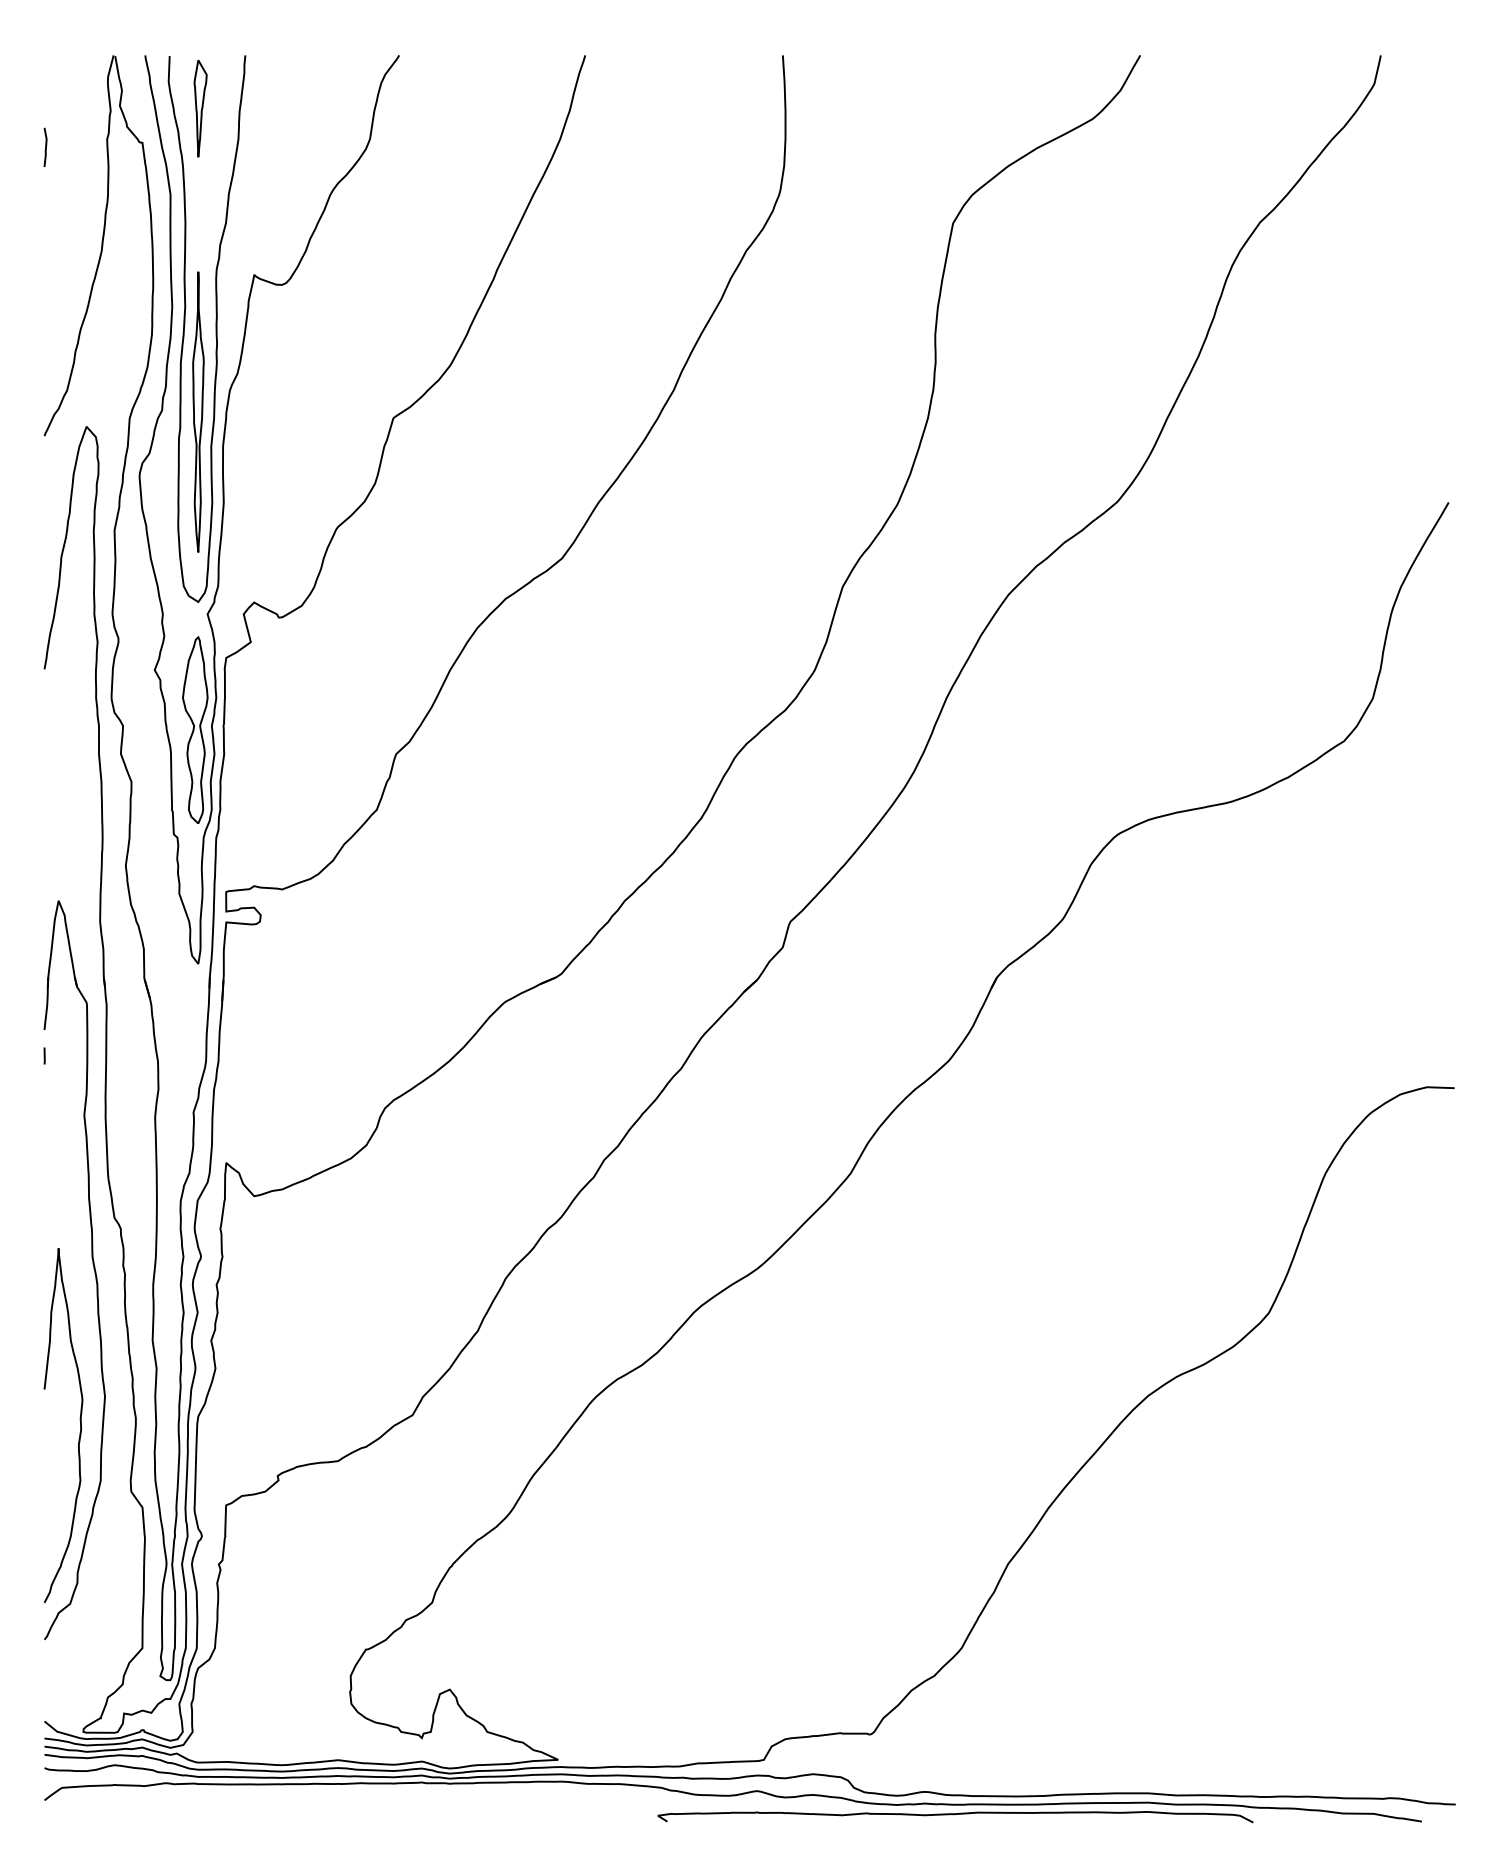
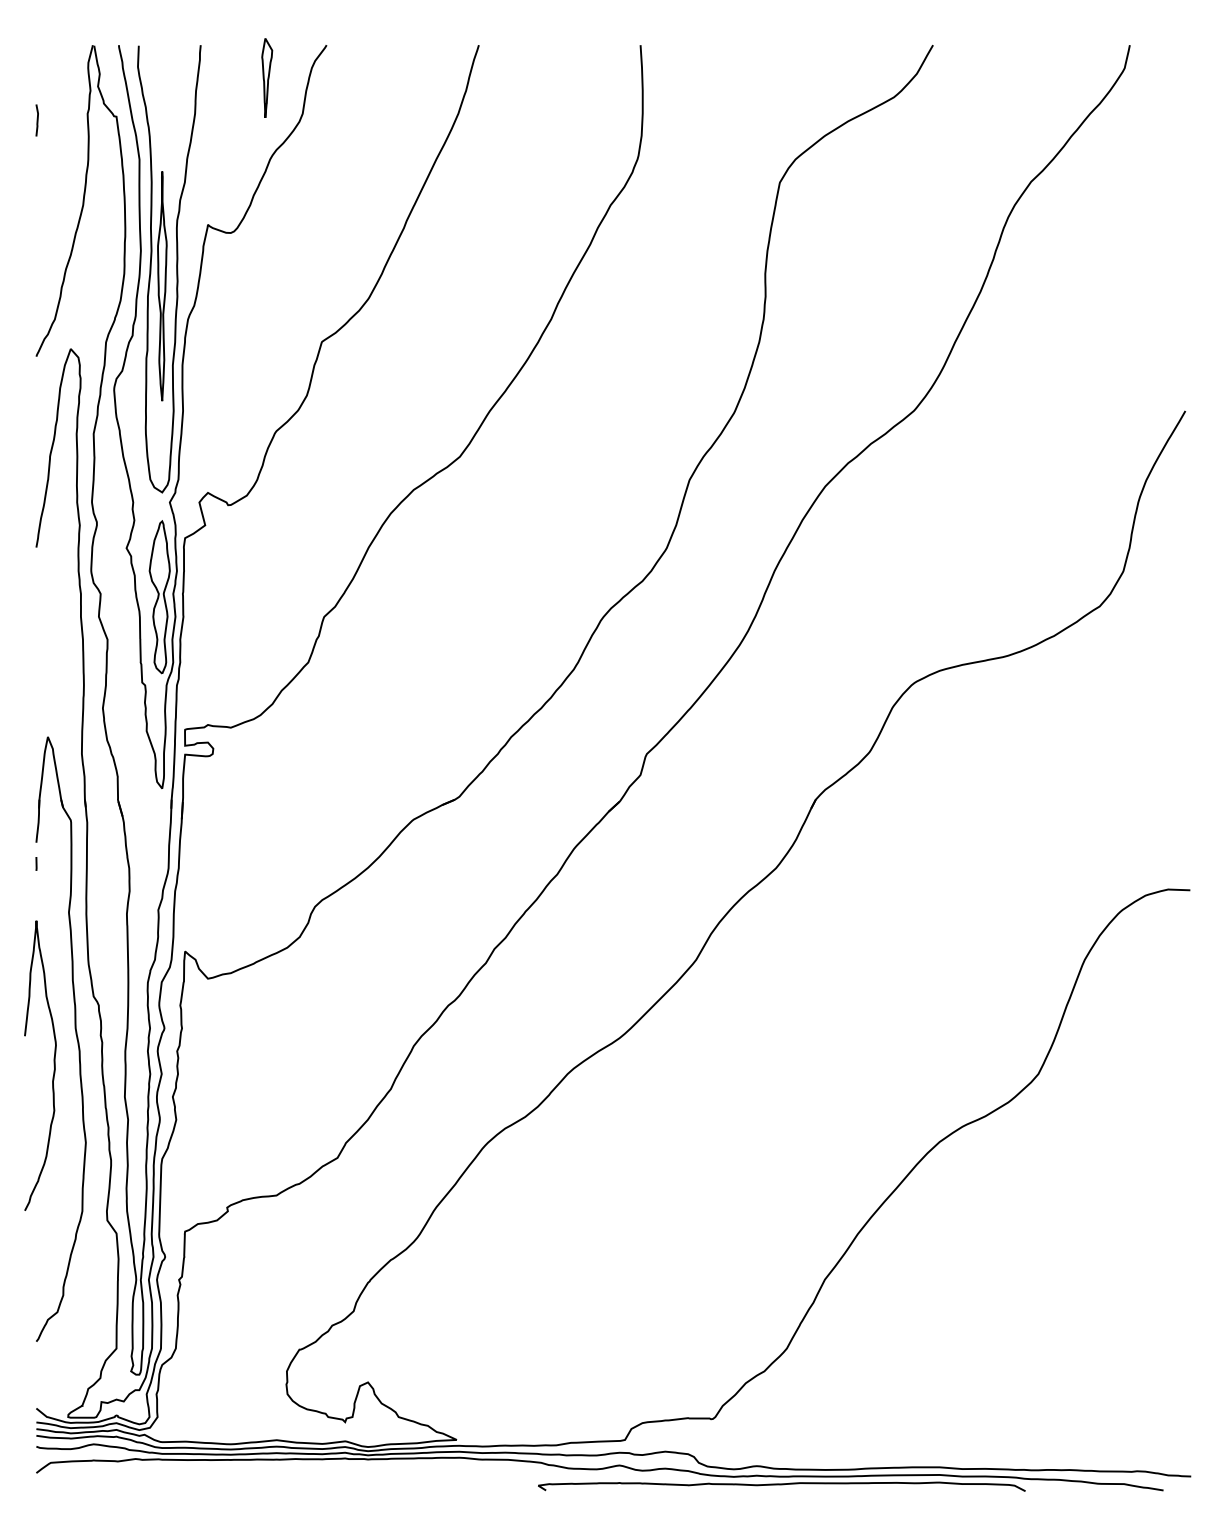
part: (200, 108) -> (267, 77), moved
part: (198, 411) -> (162, 285), moved
curve: (79, 1420) -> (53, 1061), moved

